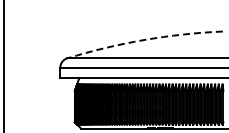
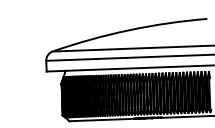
arc: (144, 40) -> (129, 30), dashed -> solid

